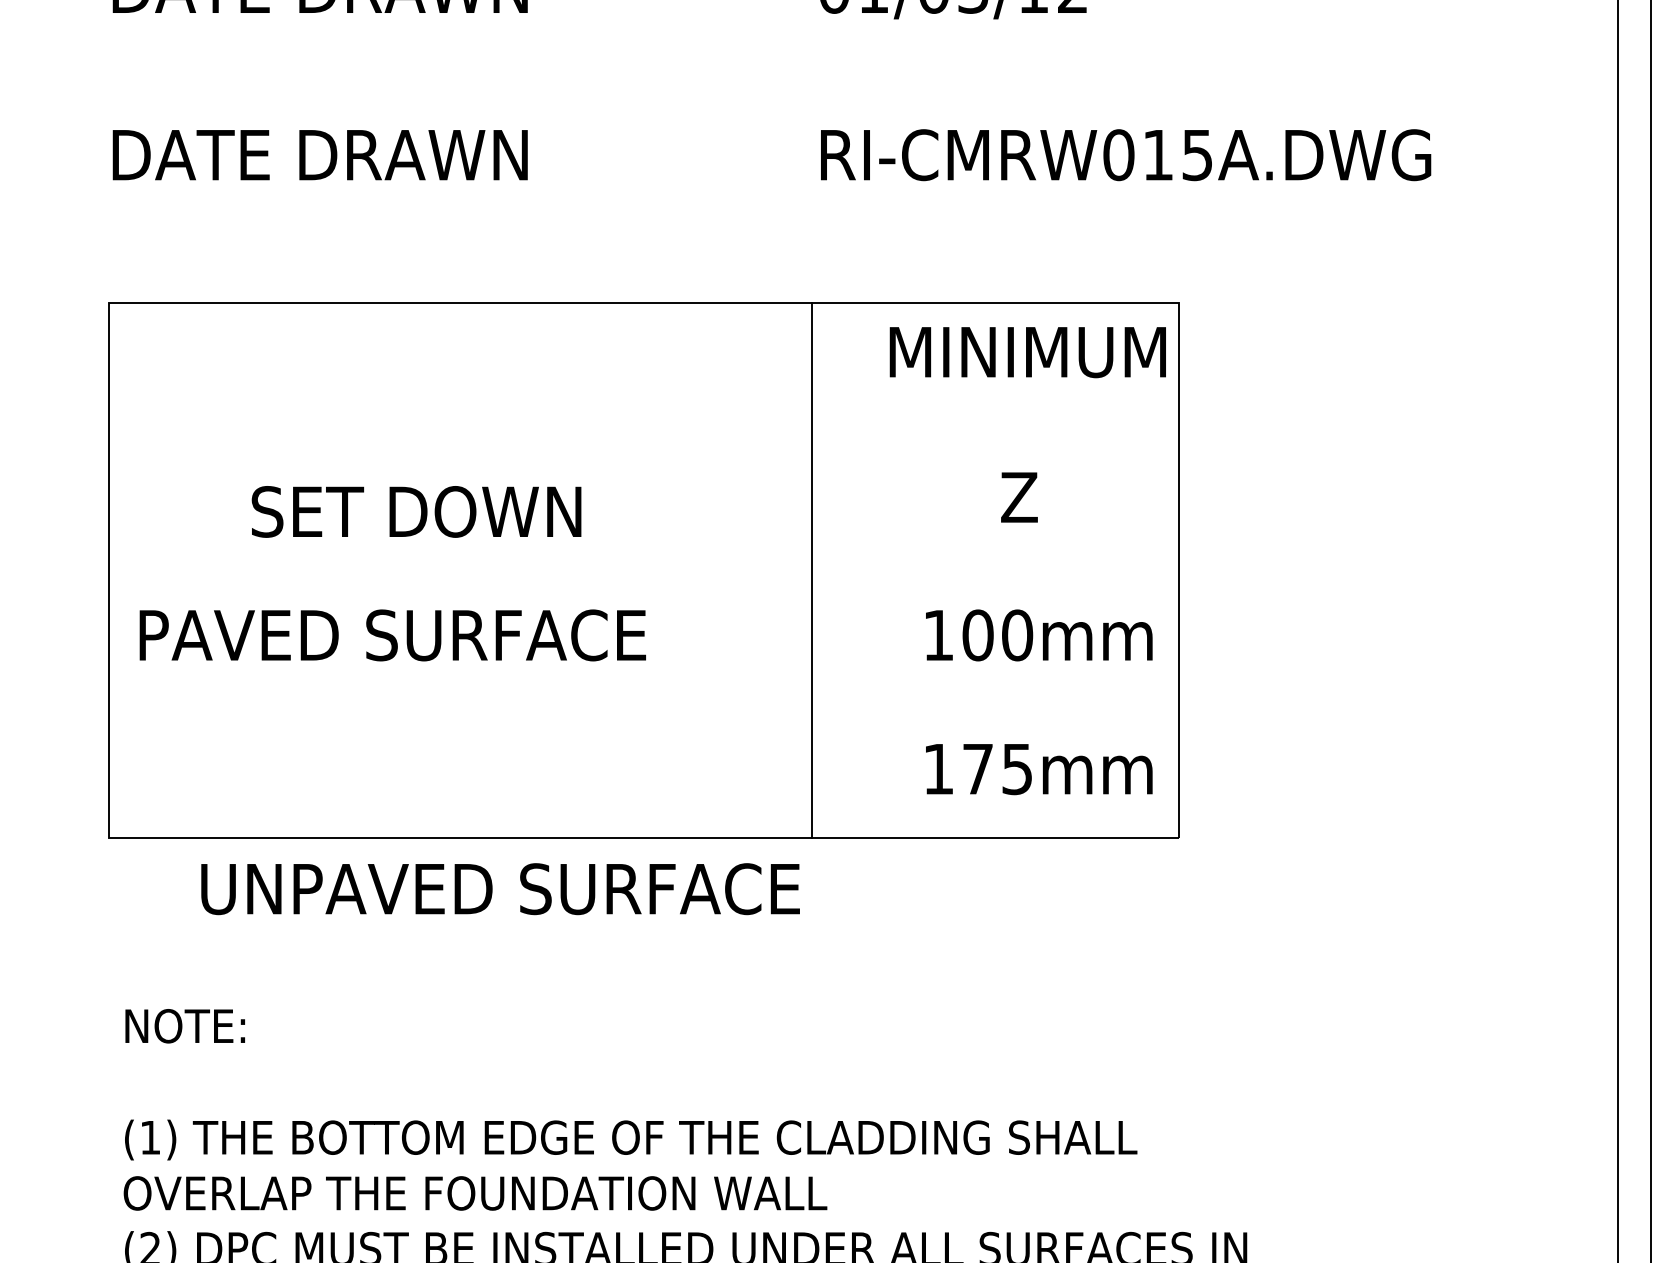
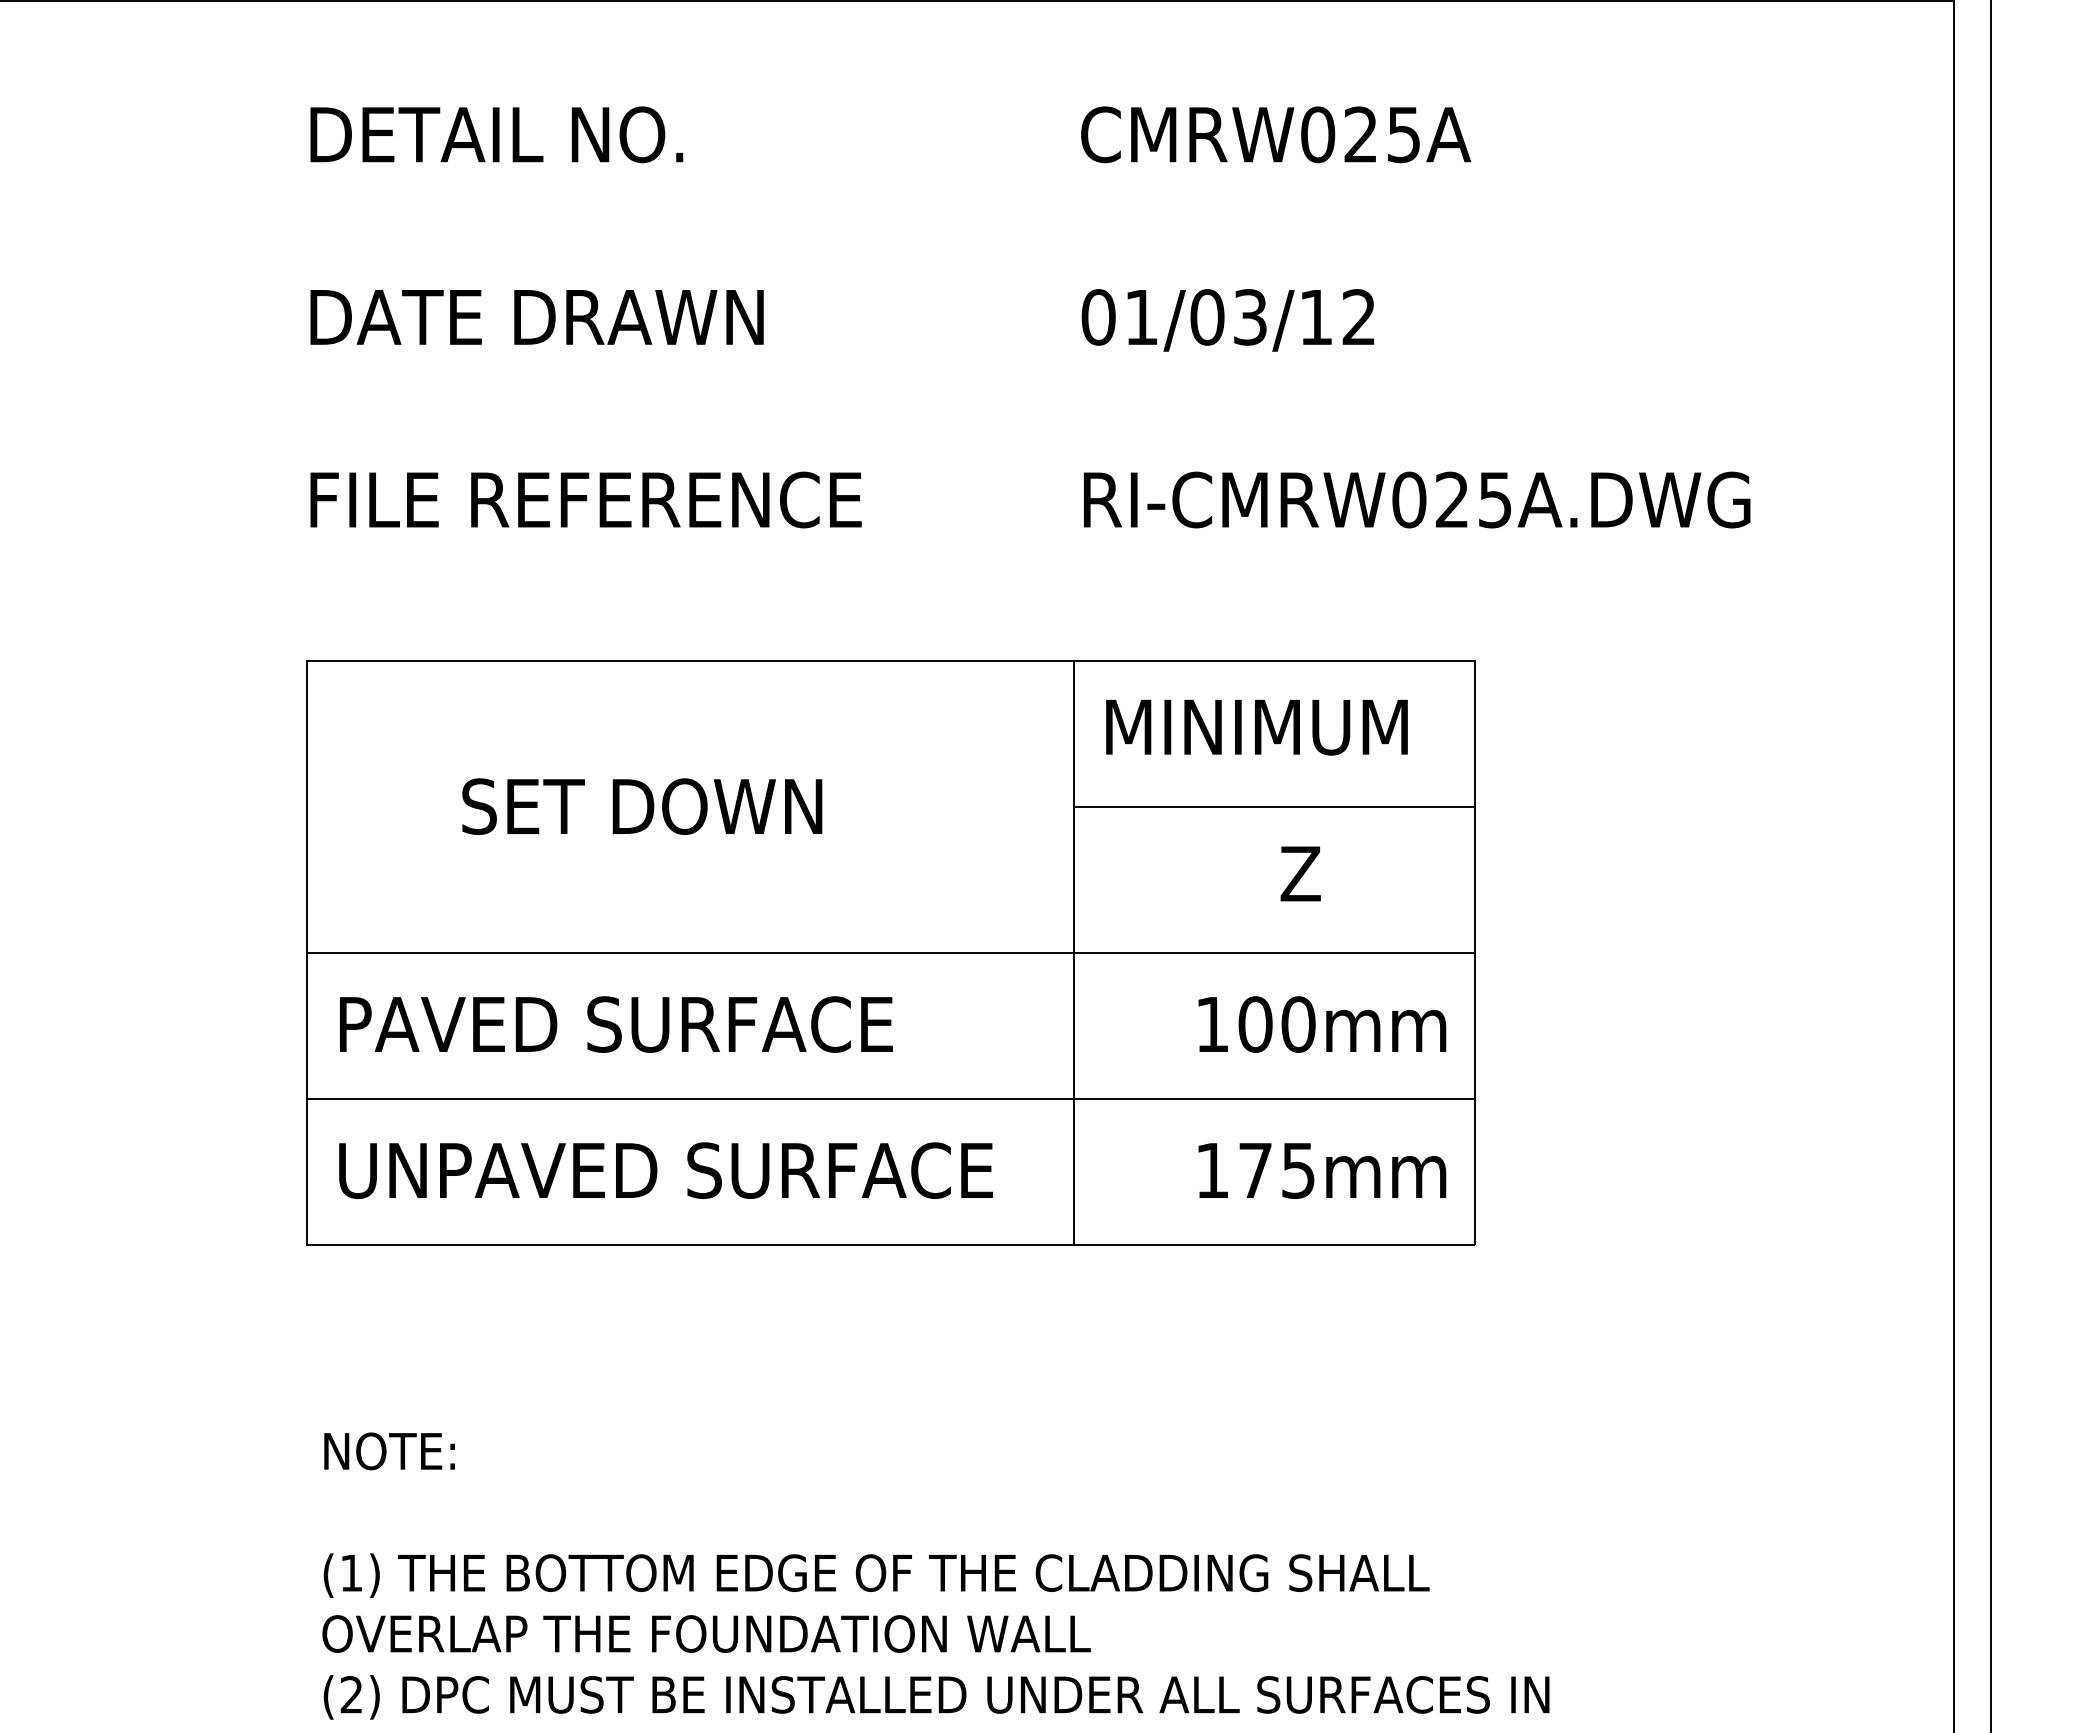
text: (368, 154) -> (589, 499), DATE DRAWN -> FILE REFERENCE
text: (1157, 154) -> (1451, 499), RI-CMRW015A.DWG -> RI-CMRW025A.DWG
text: (1027, 352) -> (1256, 727), moved
line: (995, 436) -> (1274, 807), added
text: (416, 511) -> (642, 806), moved
line: (643, 570) -> (890, 953), added
line: (643, 704) -> (890, 1099), added
text: (500, 888) -> (665, 1170), moved

